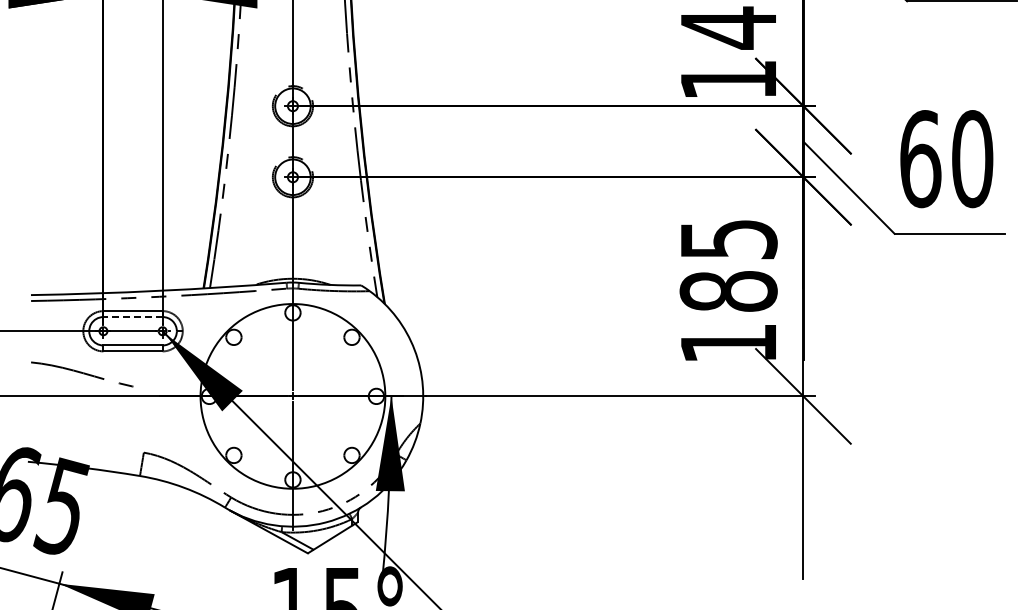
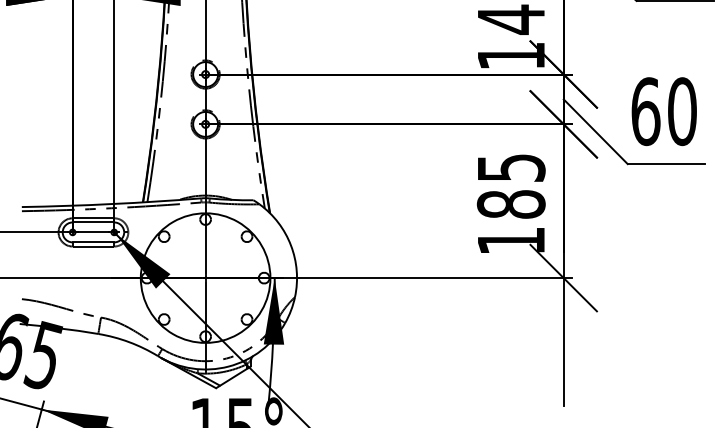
line: (133, 317) -> (93, 222), dashed -> solid
curve: (82, 373) -> (57, 306), moved

